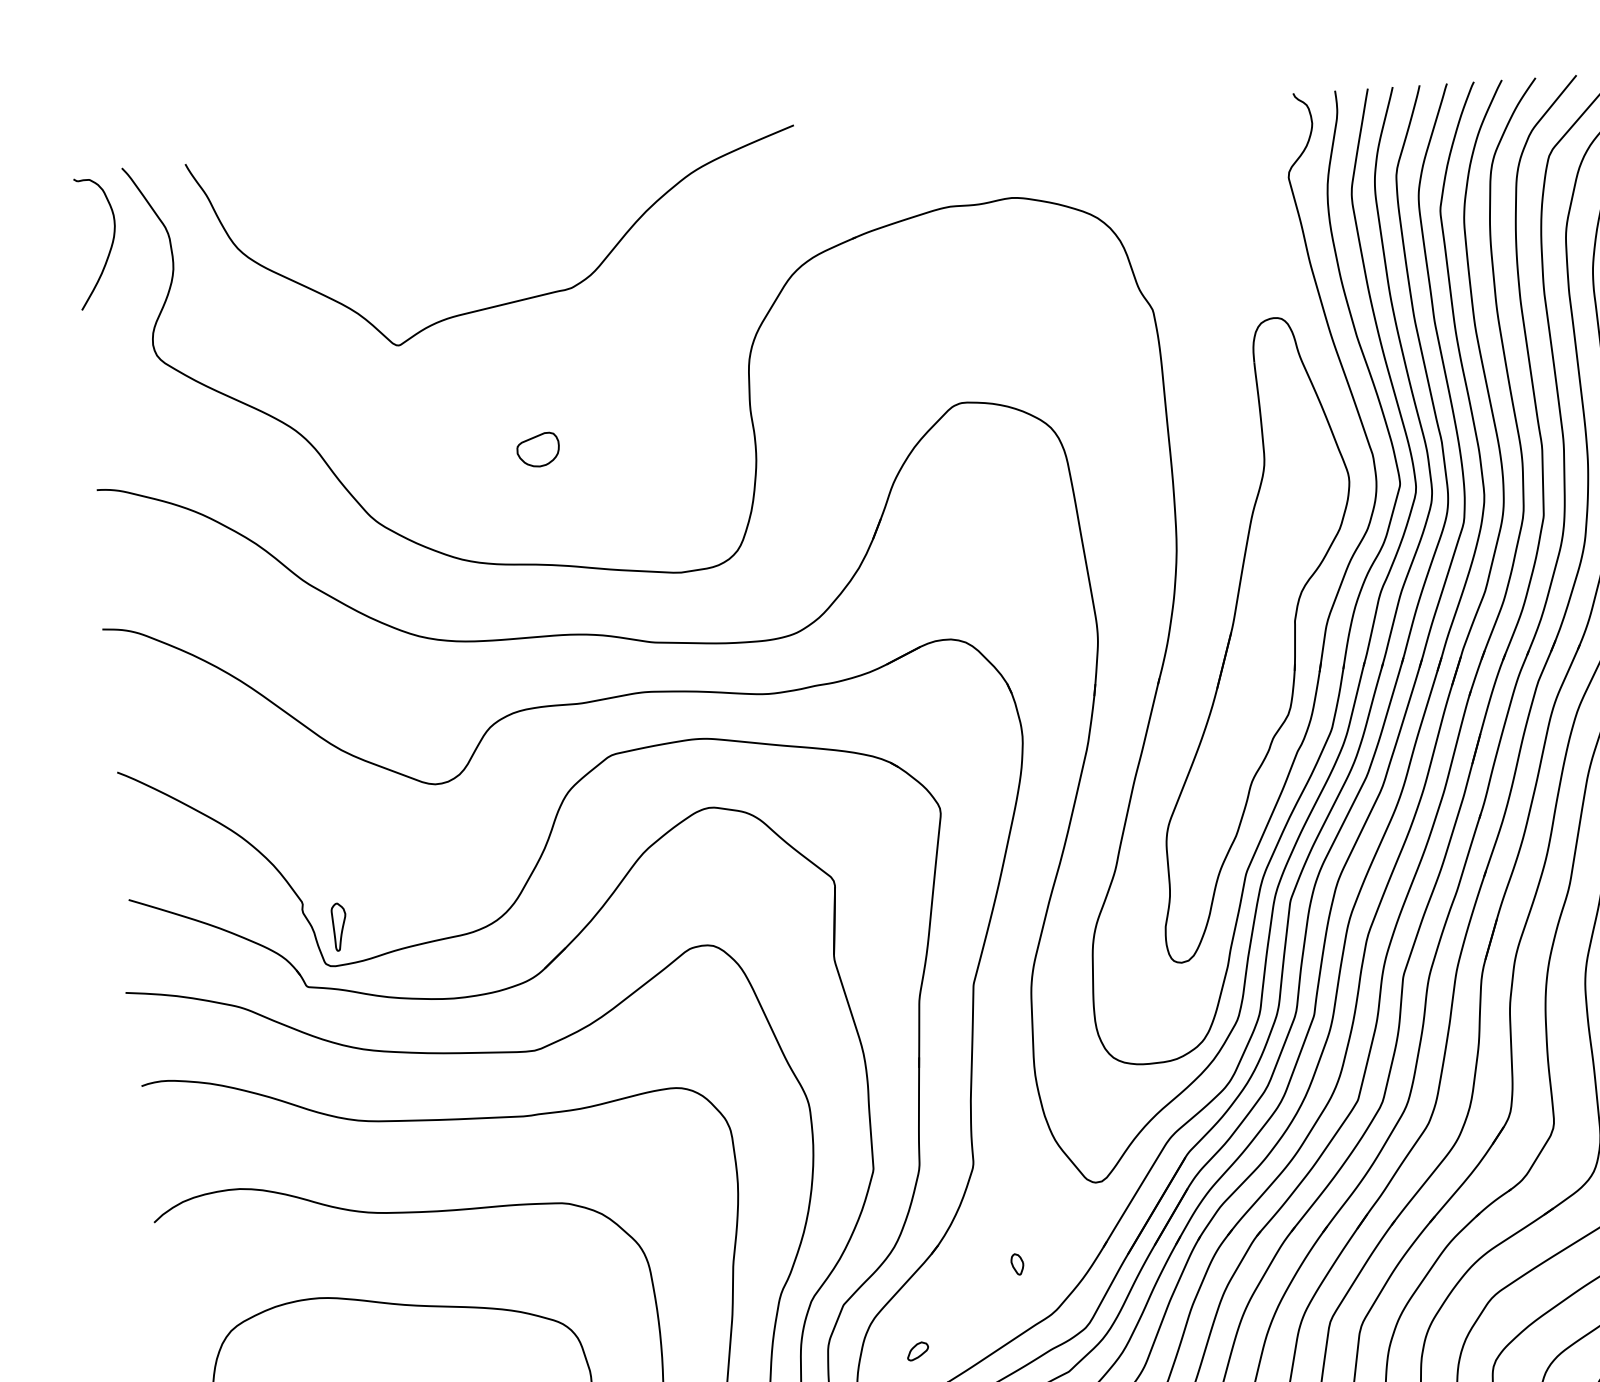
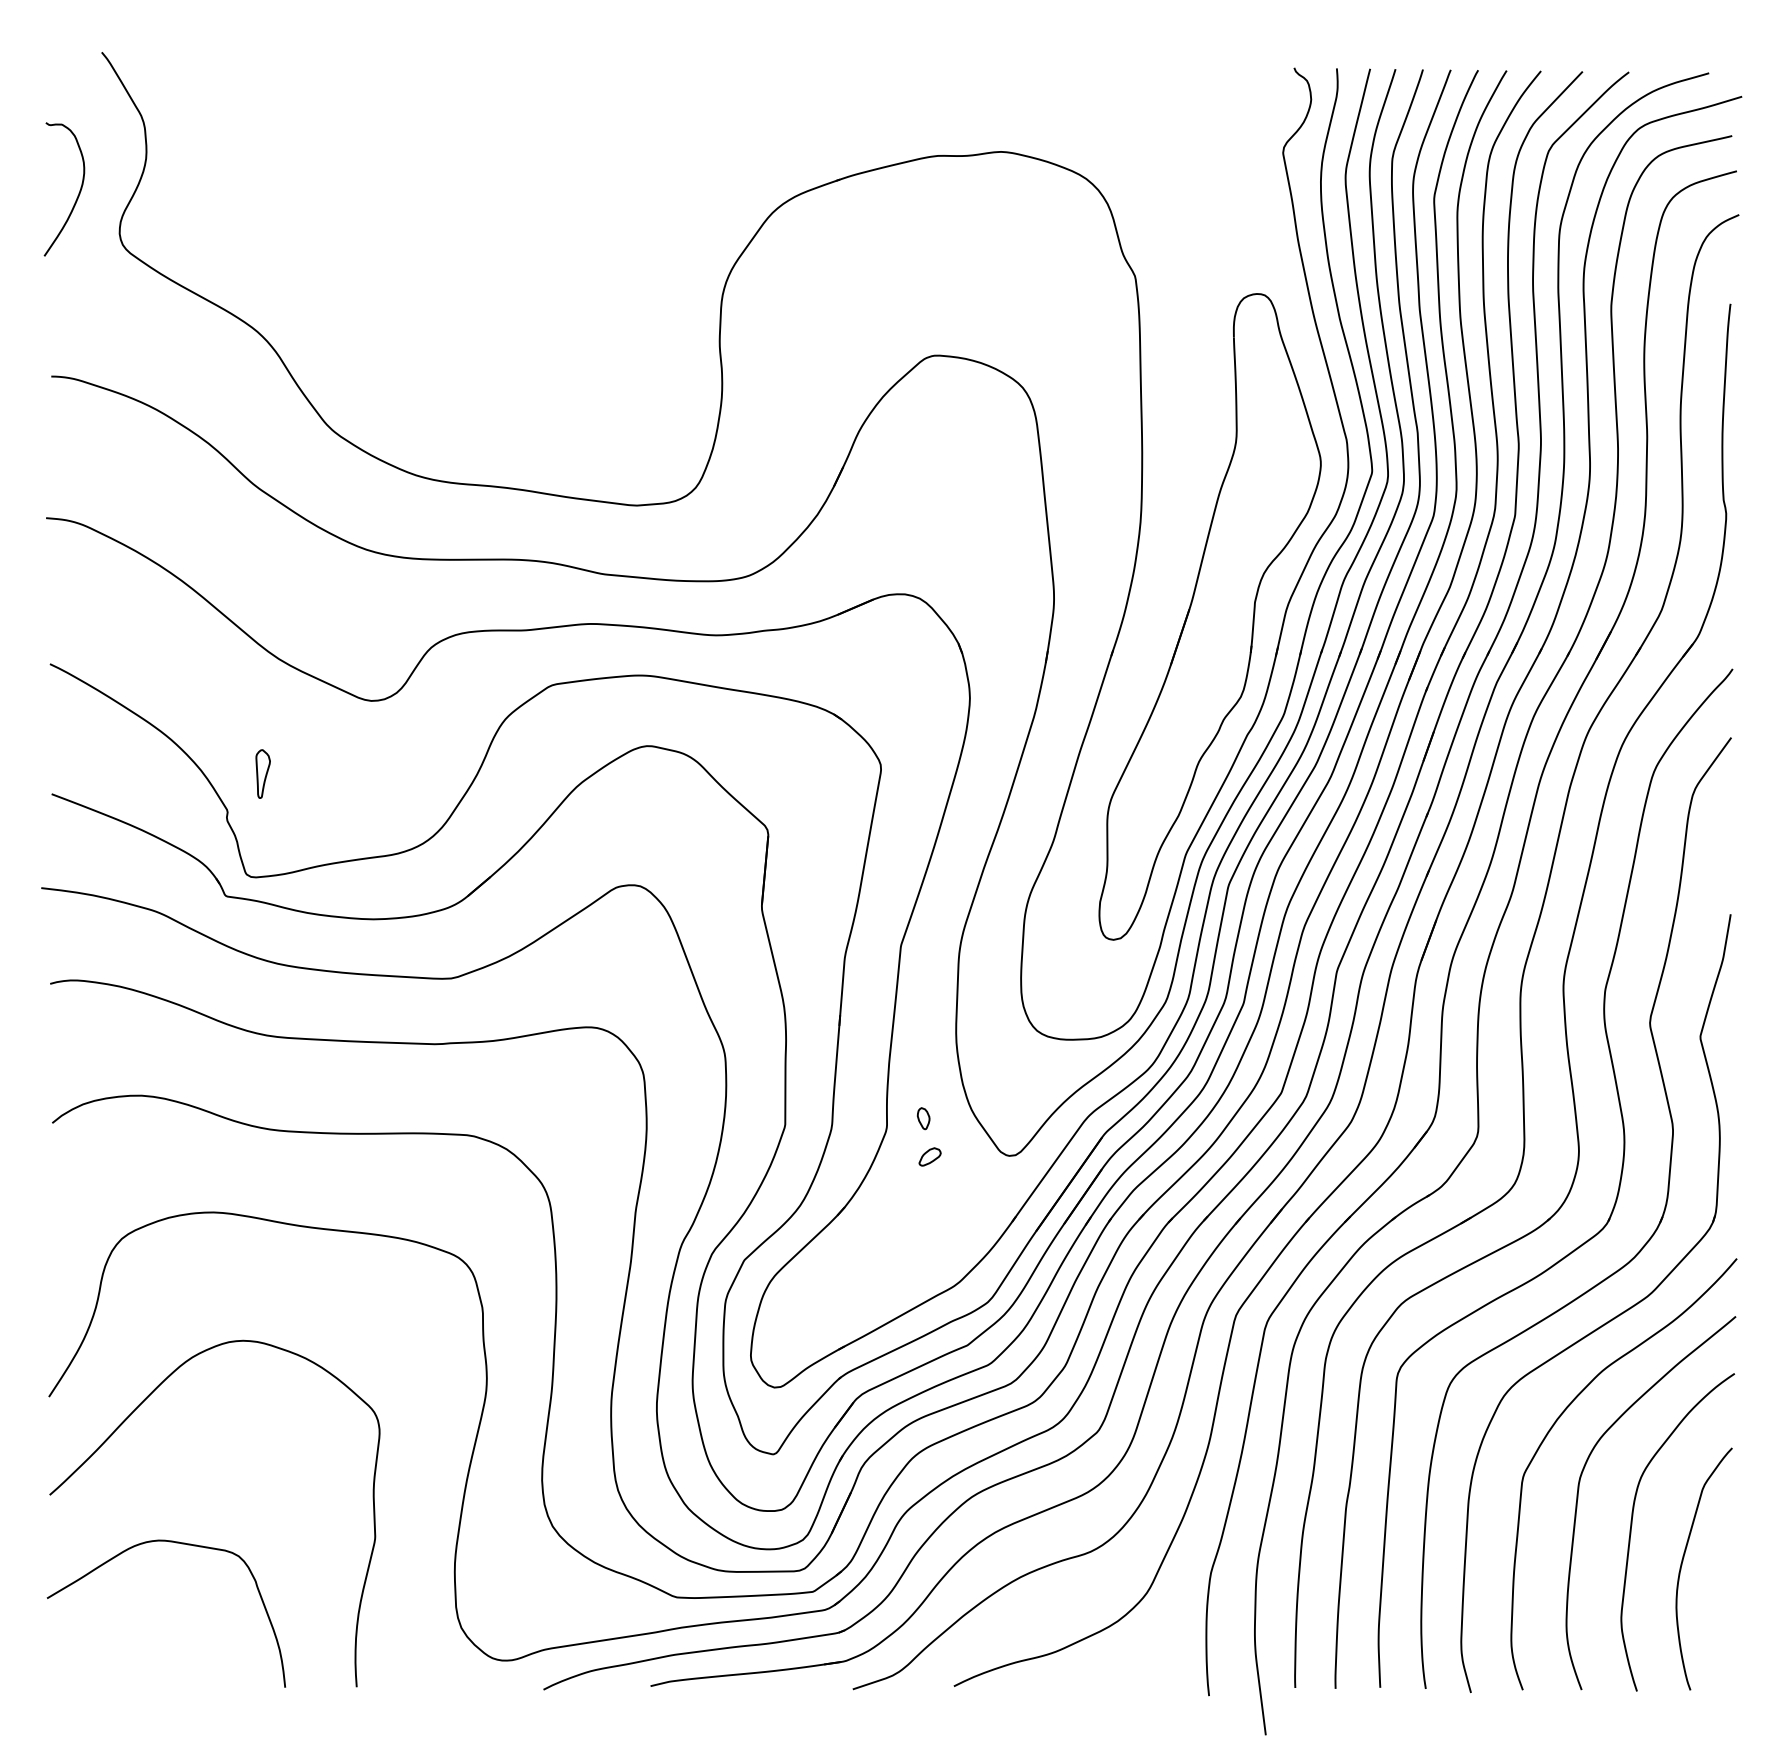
curve: (109, 248) -> (77, 195), moved
curve: (511, 301) -> (486, 217), removed
part: (538, 449) -> (501, 369), removed
part: (338, 926) -> (262, 773), moved
part: (1017, 1264) -> (923, 1118), moved
part: (917, 1350) -> (929, 1156), moved

